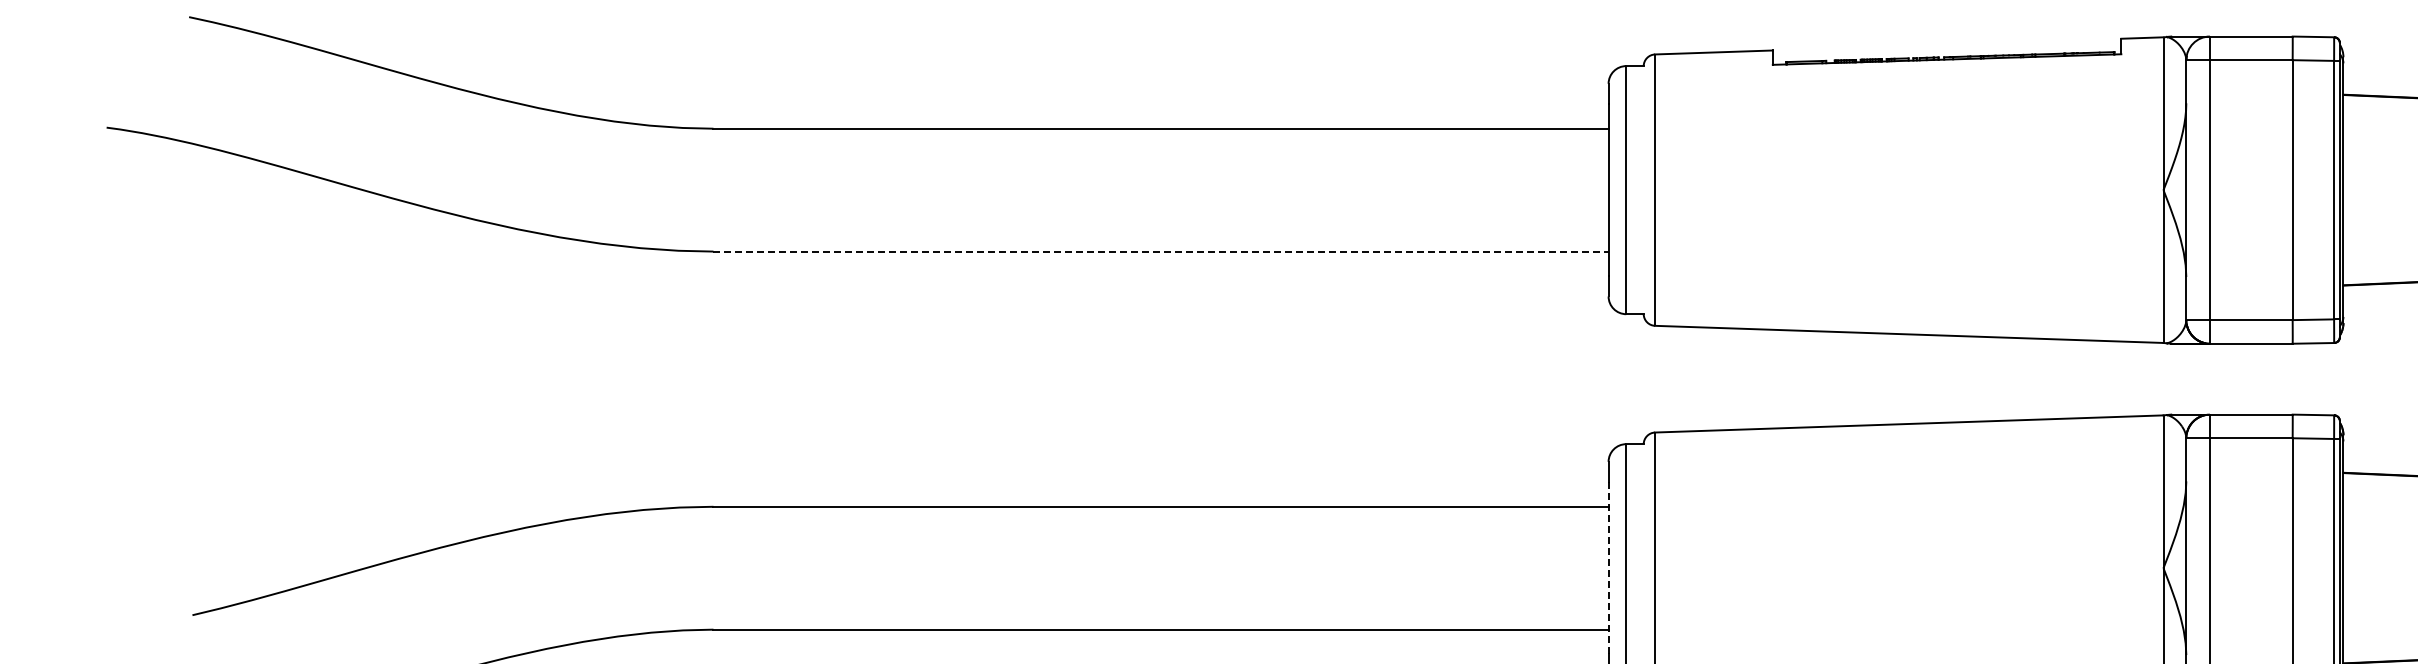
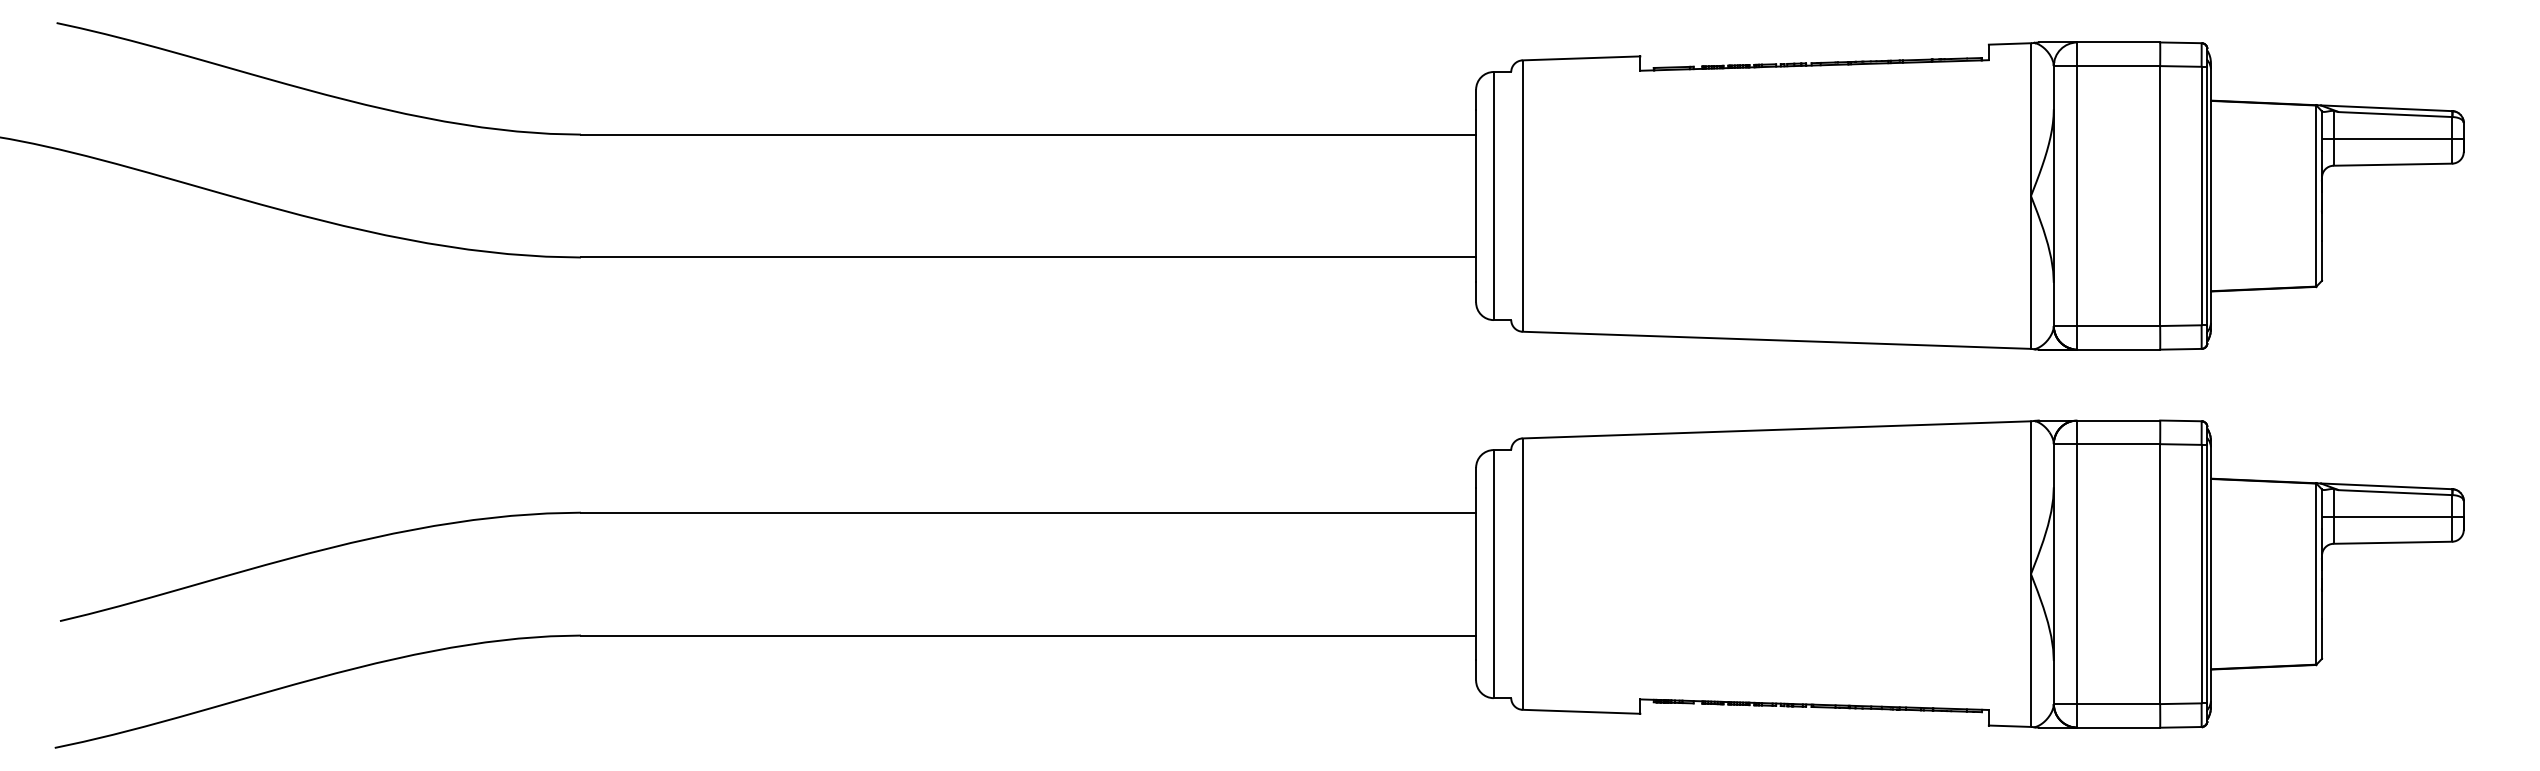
line: (1160, 251) -> (1028, 257), dashed -> solid
line: (1608, 568) -> (1476, 574), dashed -> solid

